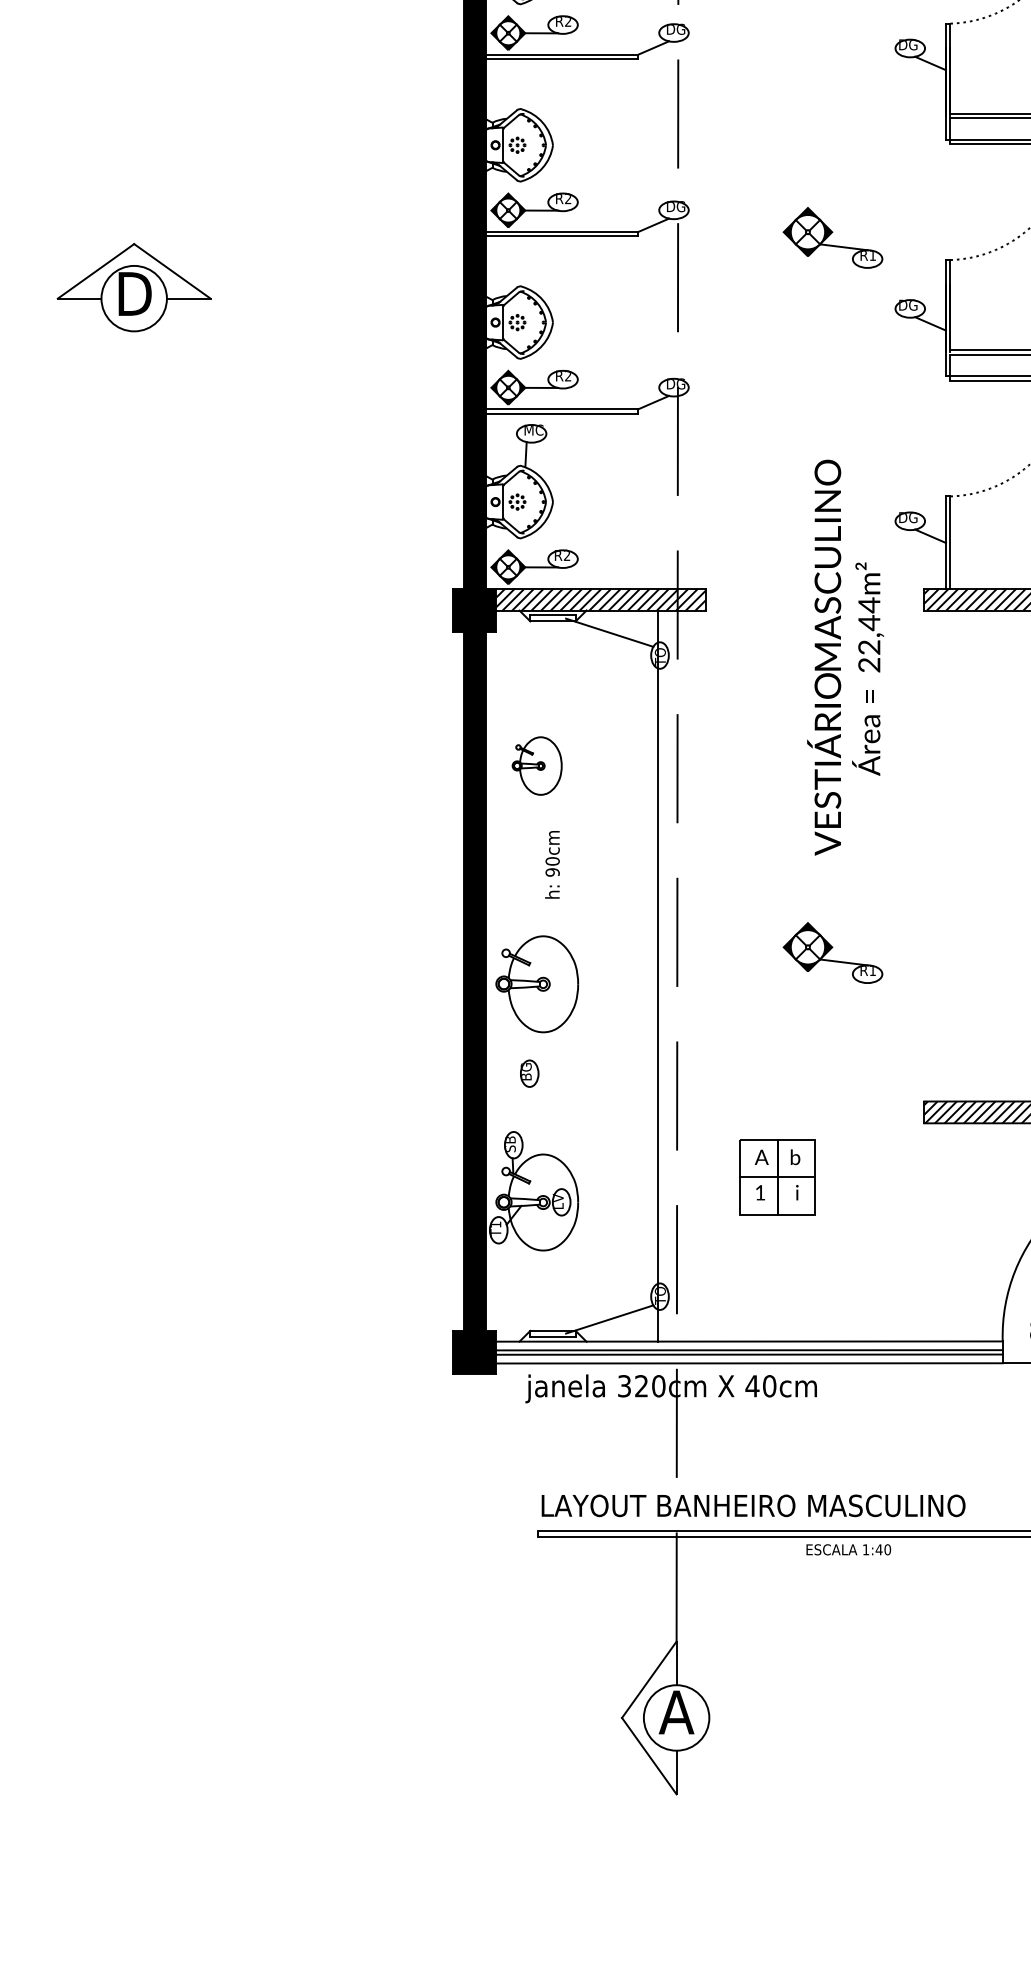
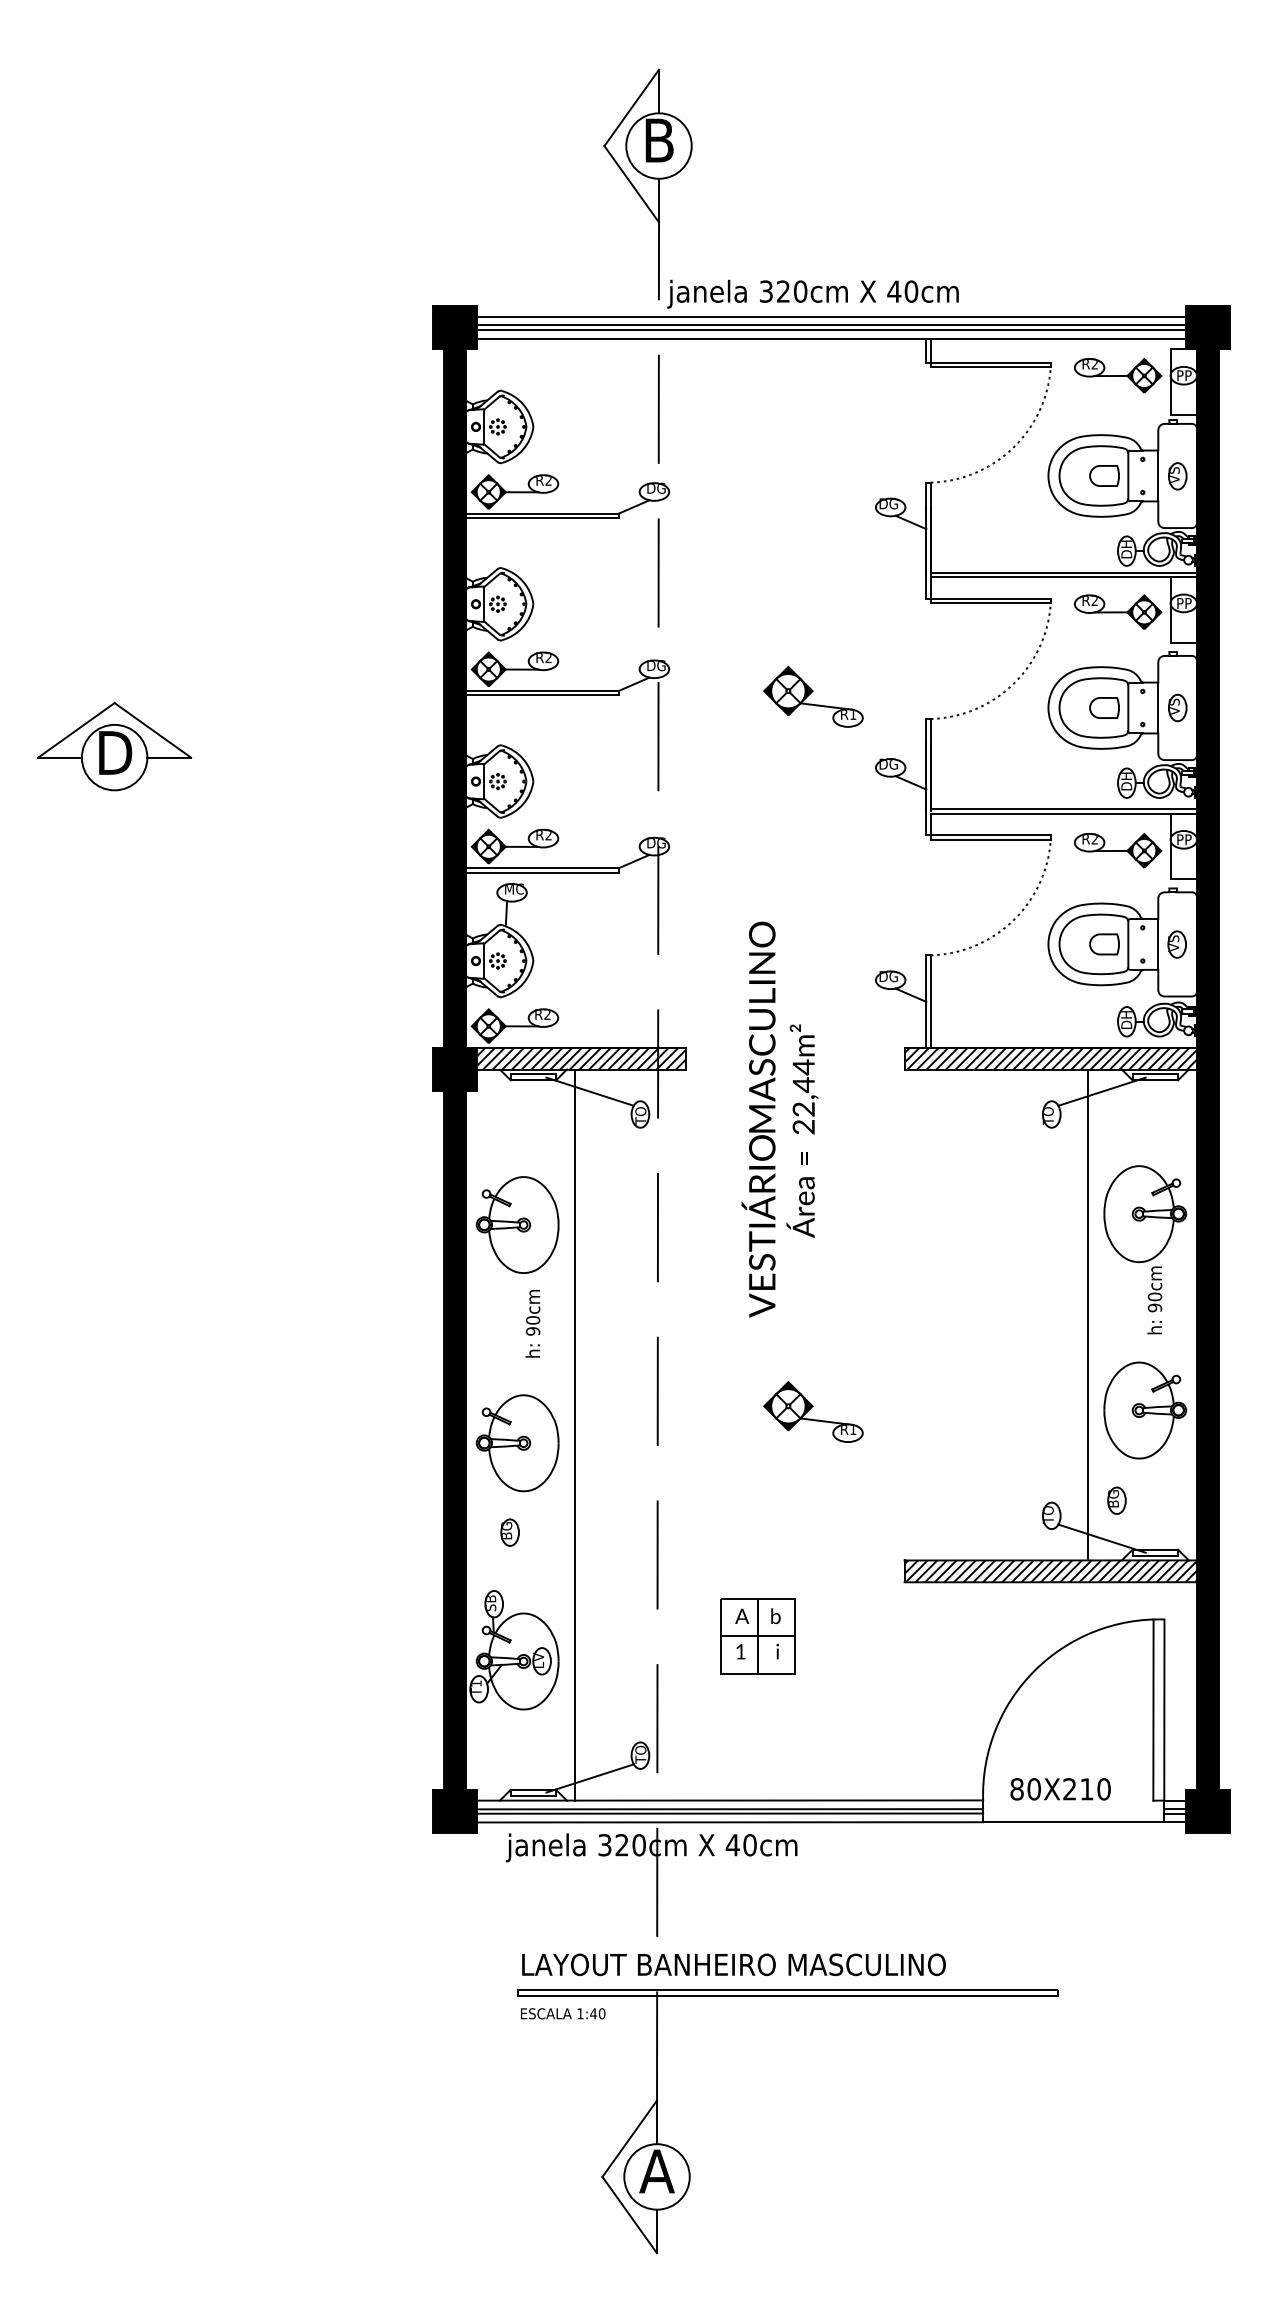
text: (845, 657) -> (779, 1119), moved
part: (537, 765) -> (517, 1224), size x1.67
line: (658, 975) -> (575, 1434), moved
text: (849, 1549) -> (563, 2013), moved

